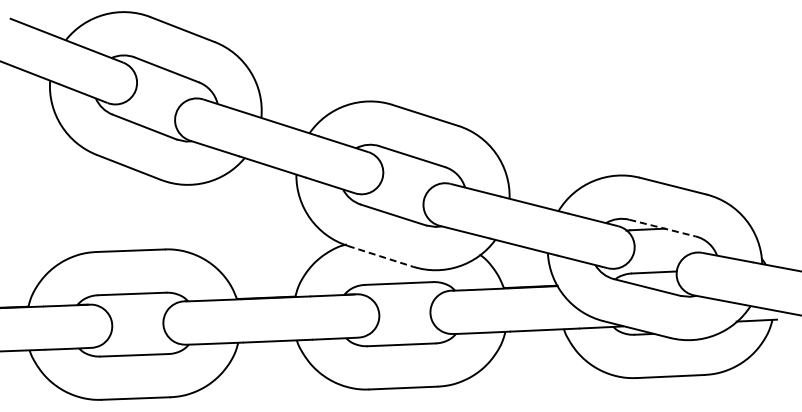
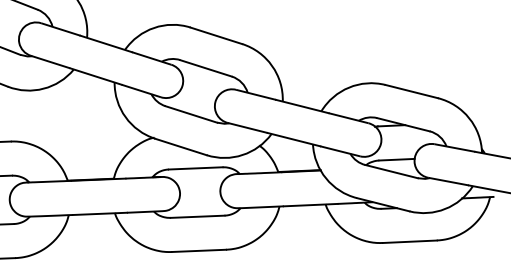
line: (663, 228) -> (404, 125), dashed -> solid
line: (380, 256) -> (180, 147), dashed -> solid

